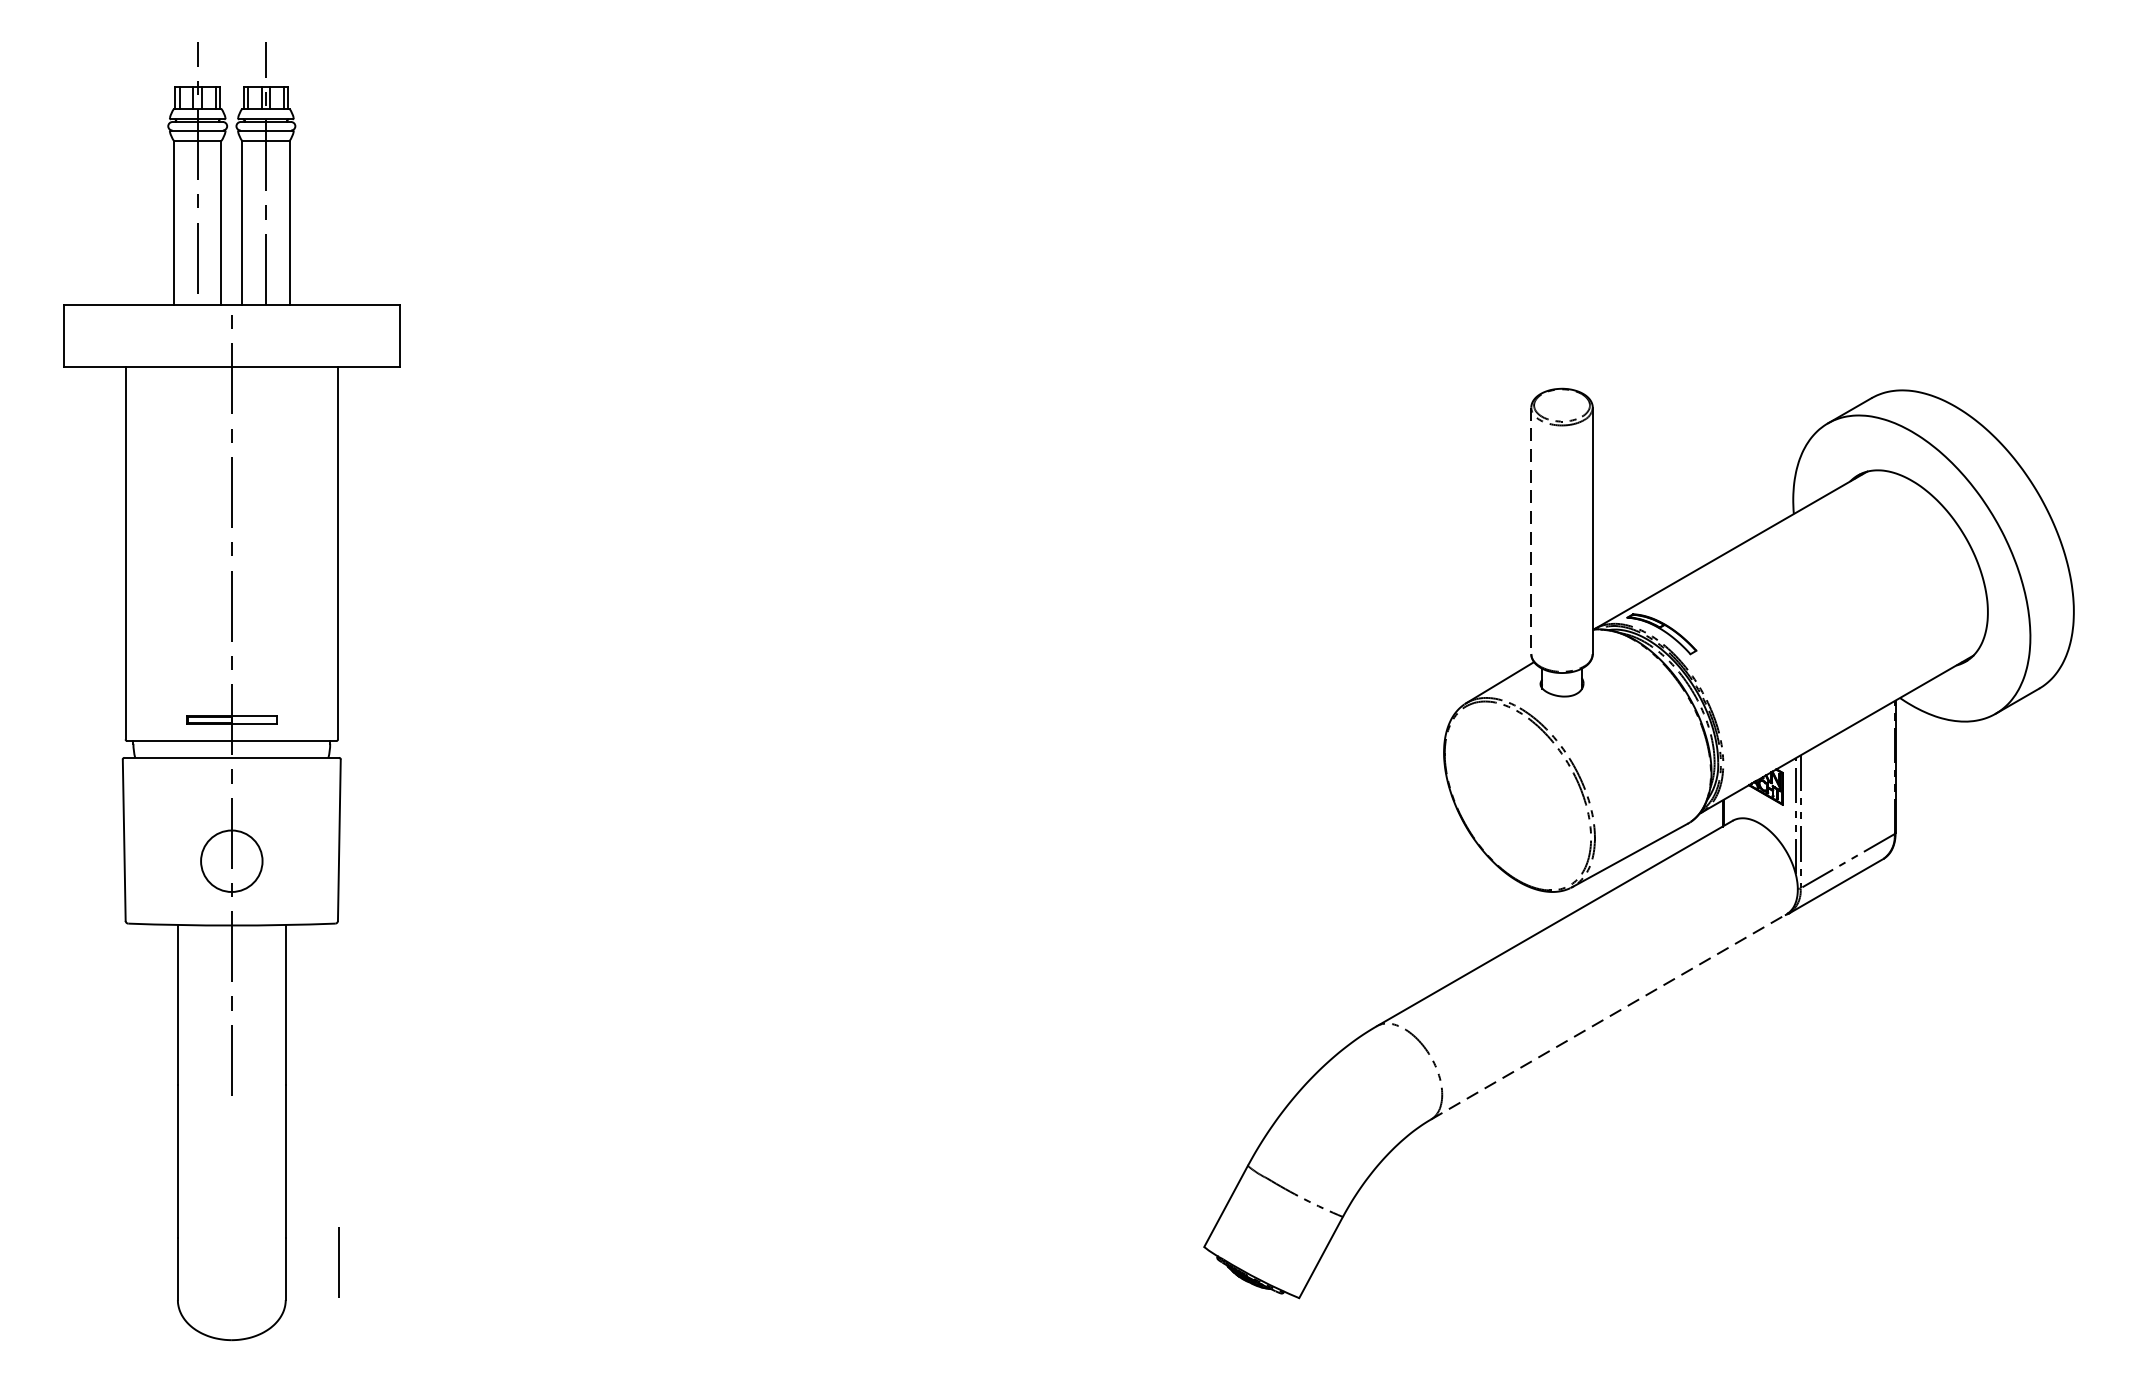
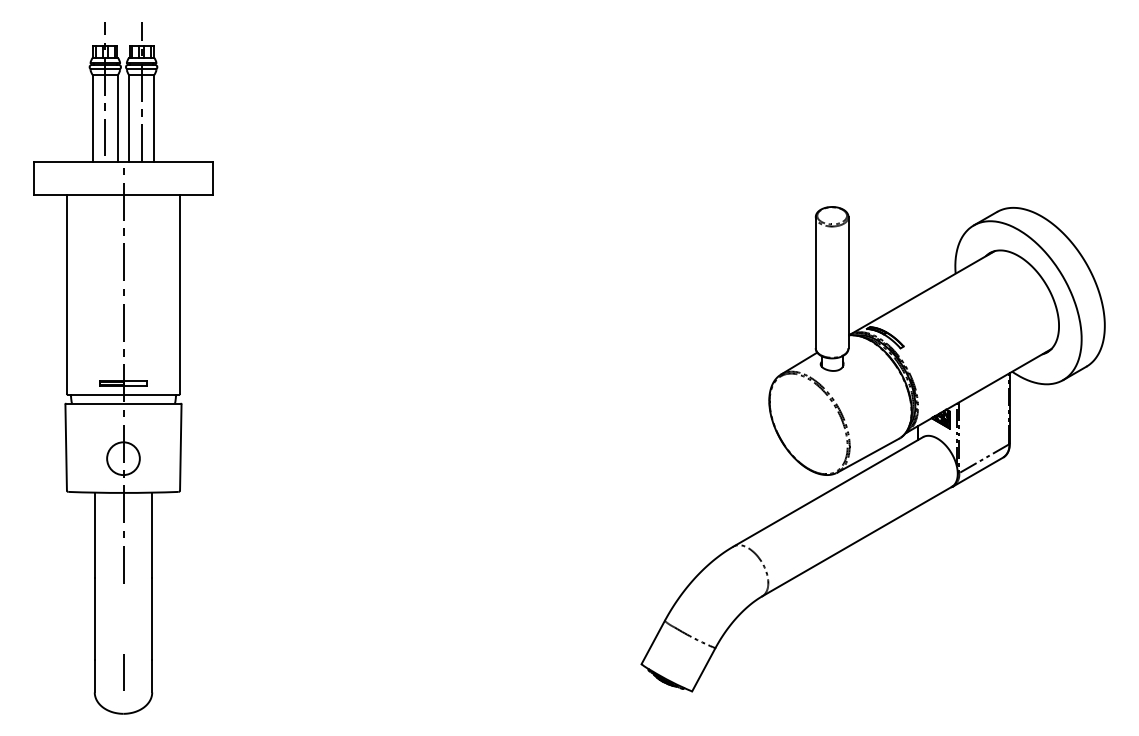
line: (1530, 530) -> (815, 282), dashed -> solid
line: (1609, 1016) -> (857, 541), dashed -> solid
line: (338, 1262) -> (123, 672), moved

